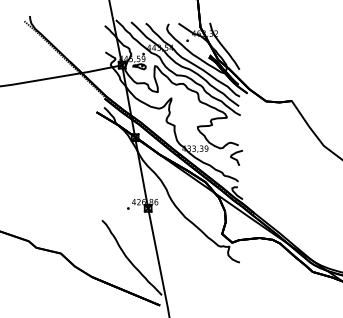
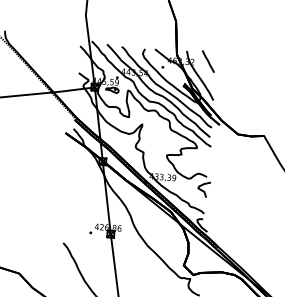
line: (231, 31) -> (208, 61), added

